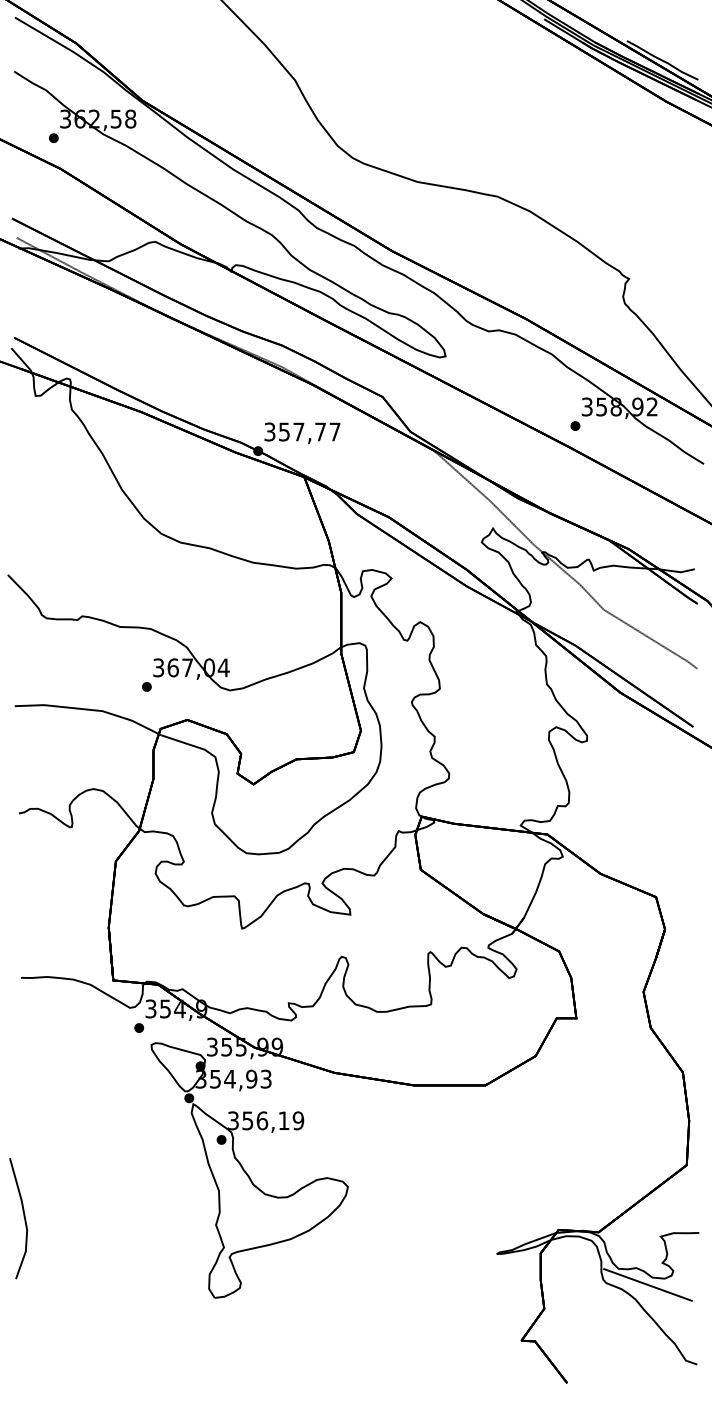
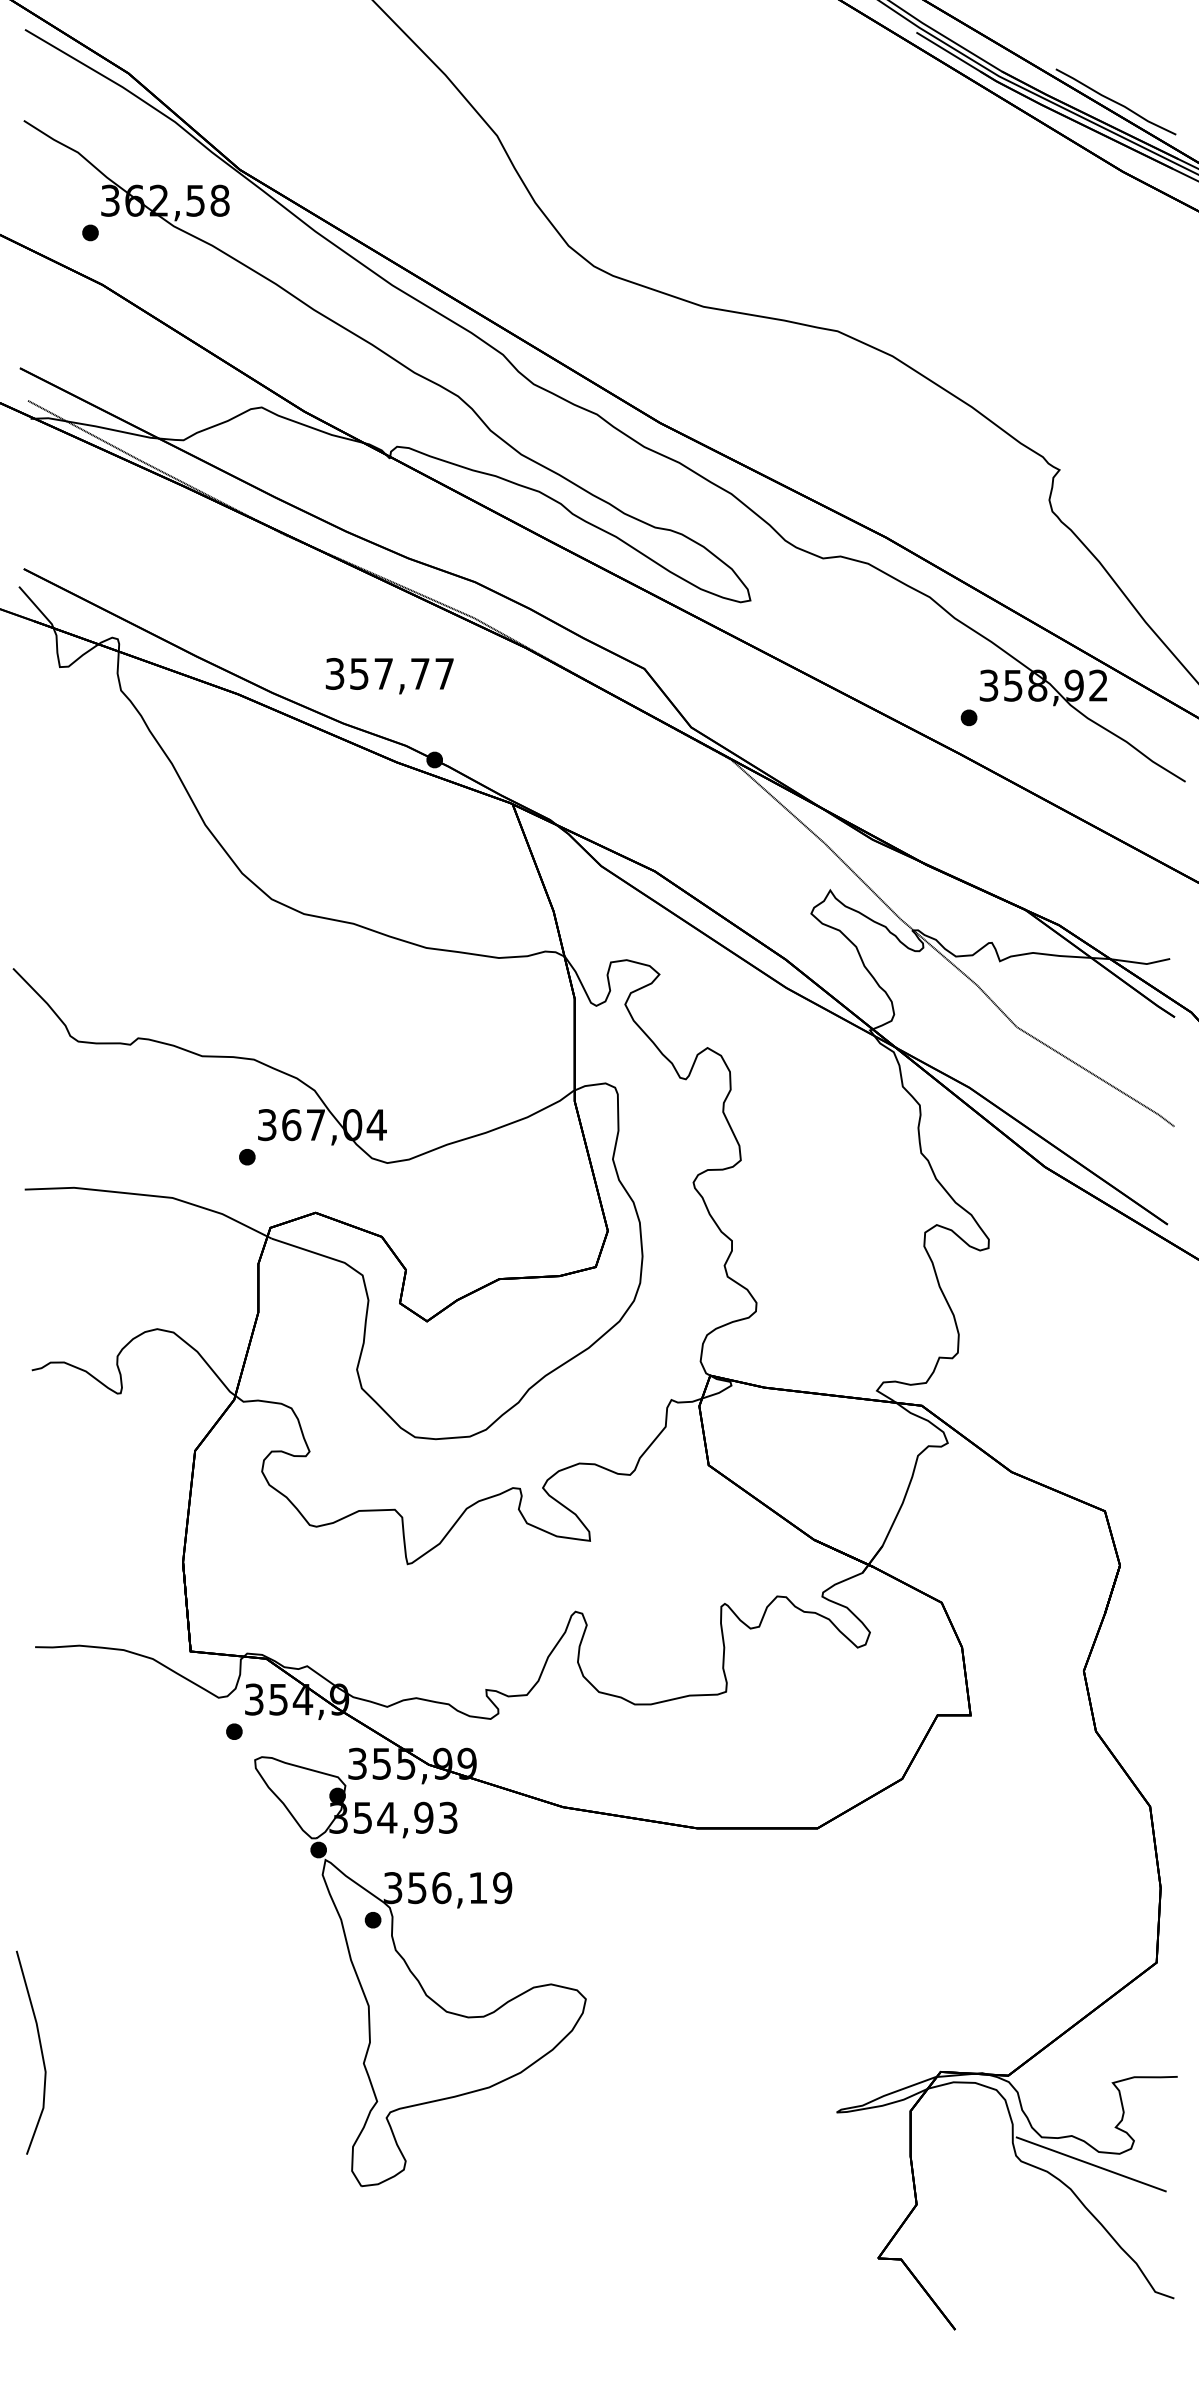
text: (302, 433) -> (389, 676), moved

